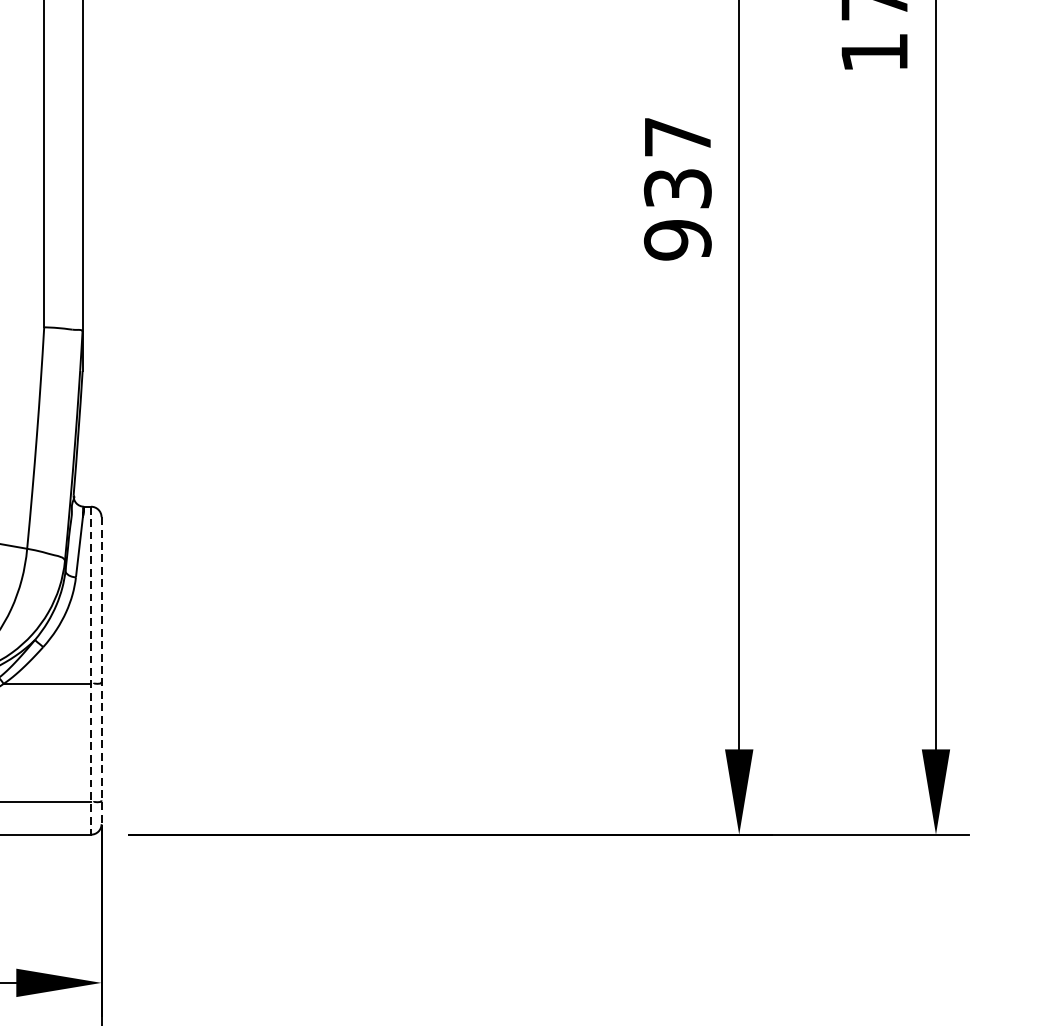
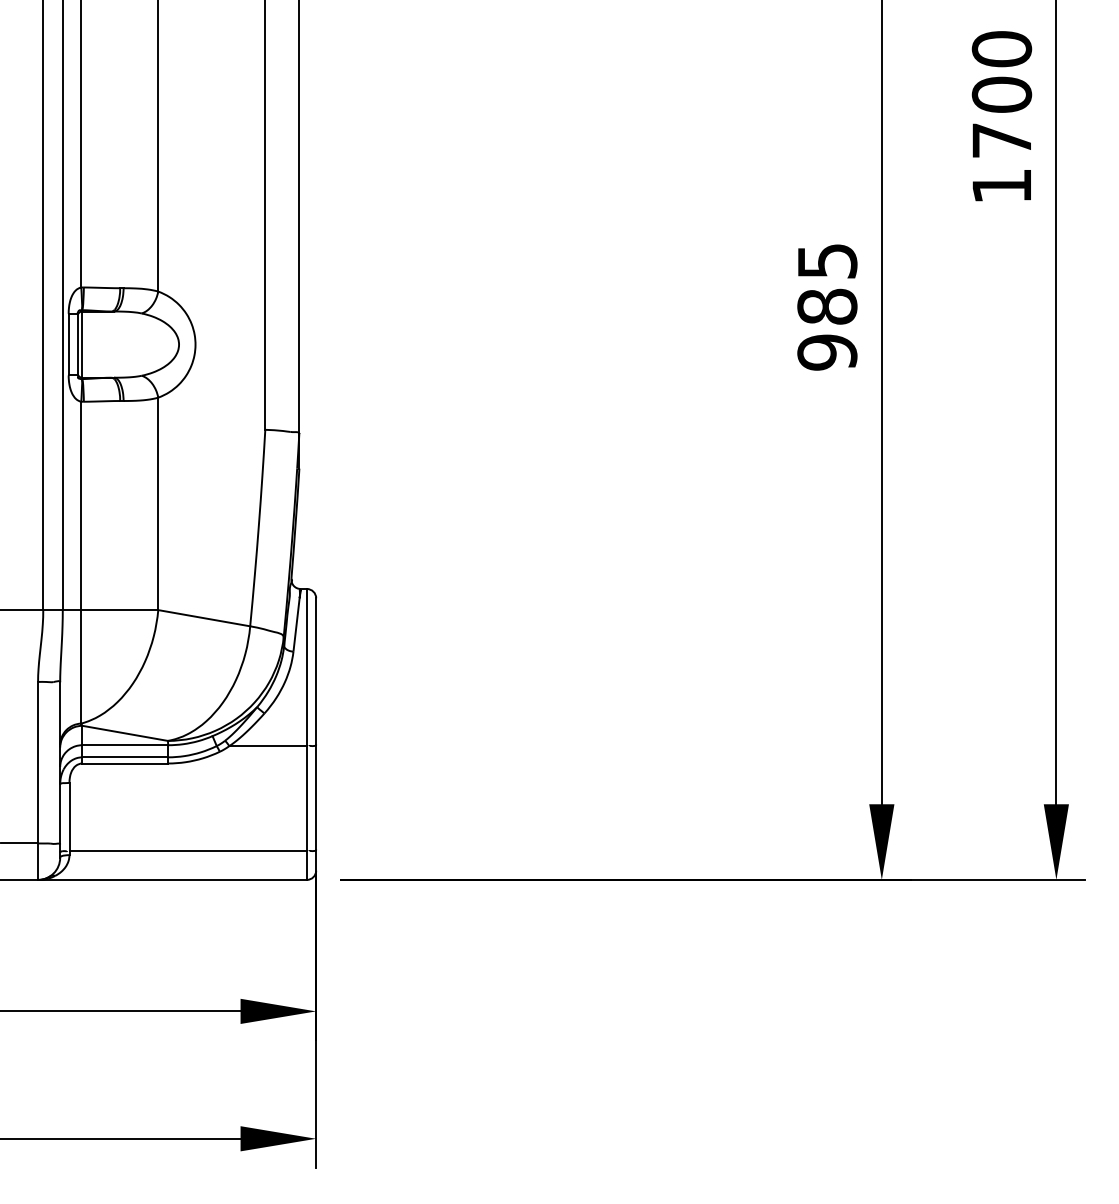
text: (677, 163) -> (827, 284), 937 -> 985
line: (90, 670) -> (306, 734), dashed -> solid
line: (101, 670) -> (316, 734), dashed -> solid

